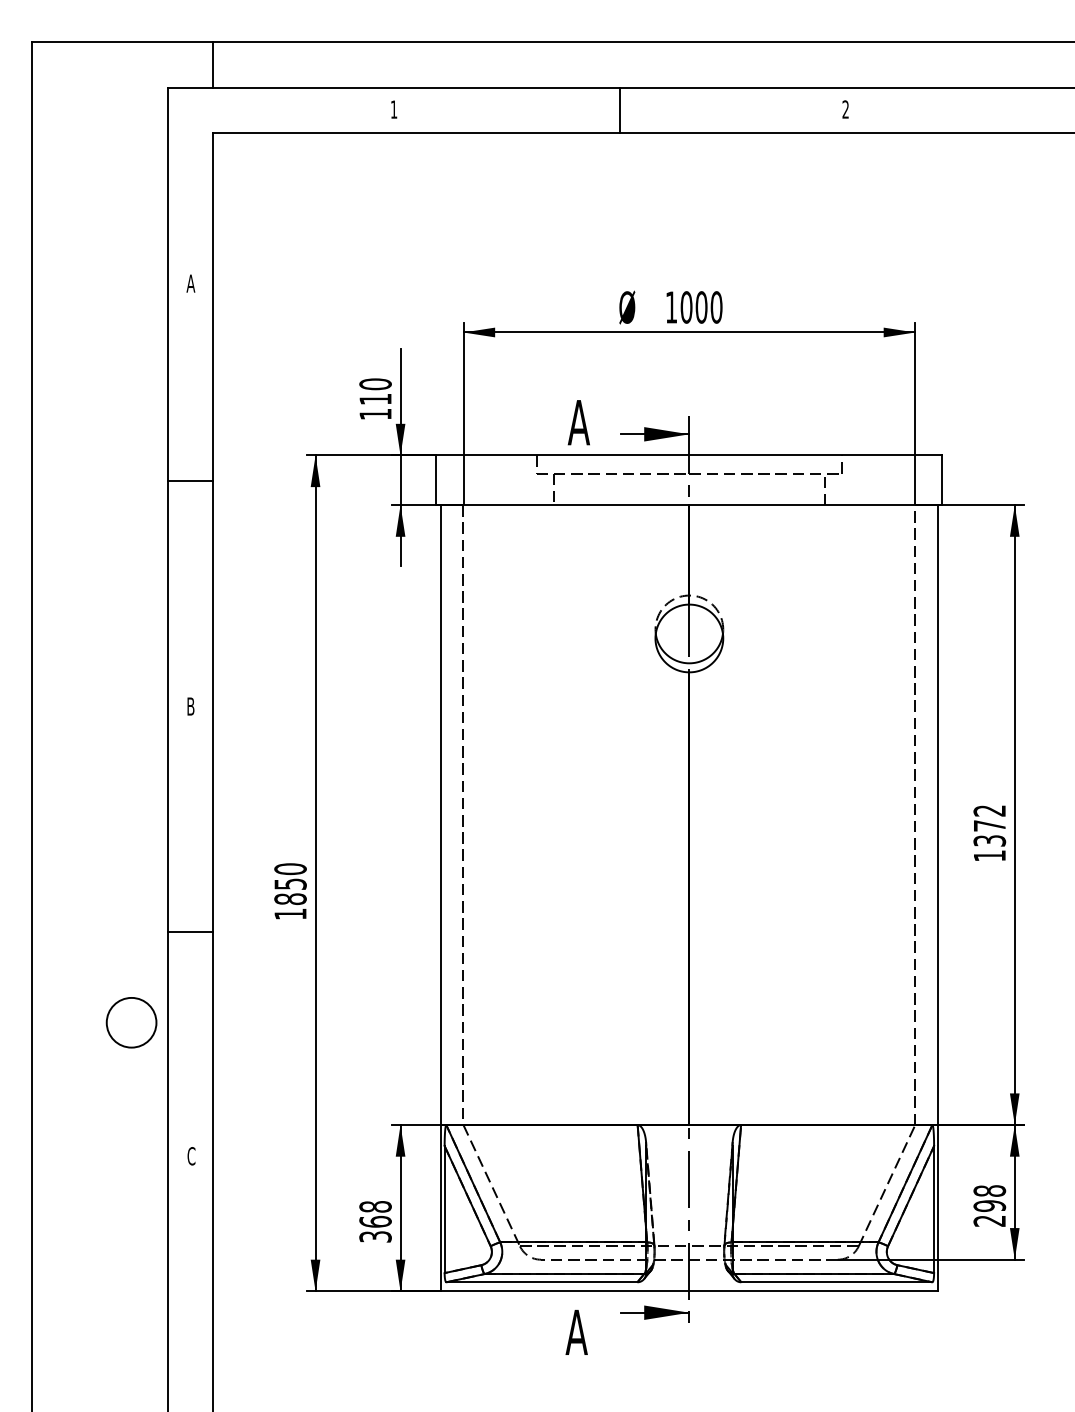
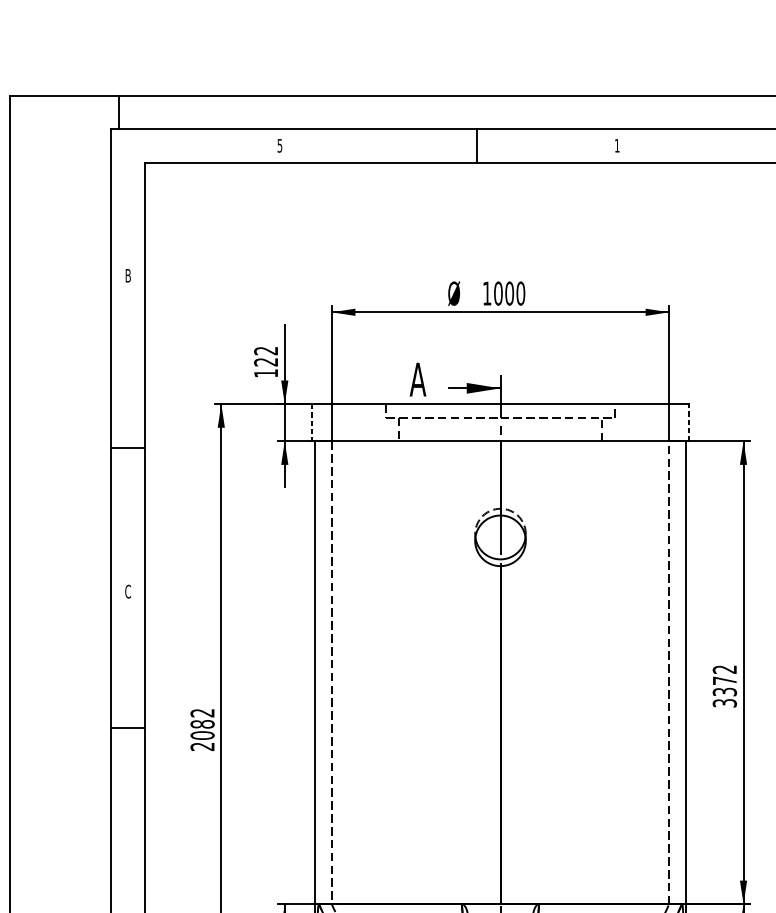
line: (212, 64) -> (118, 112), moved
text: (393, 109) -> (279, 145), 1 -> 5
line: (619, 109) -> (477, 145), moved
text: (845, 109) -> (617, 145), 2 -> 1
text: (190, 283) -> (127, 275), A -> B
text: (375, 391) -> (266, 356), 110 -> 122
line: (189, 480) -> (127, 448), moved
line: (436, 480) -> (311, 422), solid -> dashed
line: (942, 480) -> (689, 422), solid -> dashed
text: (190, 706) -> (127, 591), B -> C
text: (989, 855) -> (724, 702), 1372 -> 3372
text: (290, 891) -> (202, 729), 1850 -> 2082
line: (189, 932) -> (127, 727), moved
circle: (131, 1022) -> (83, 827), removed

